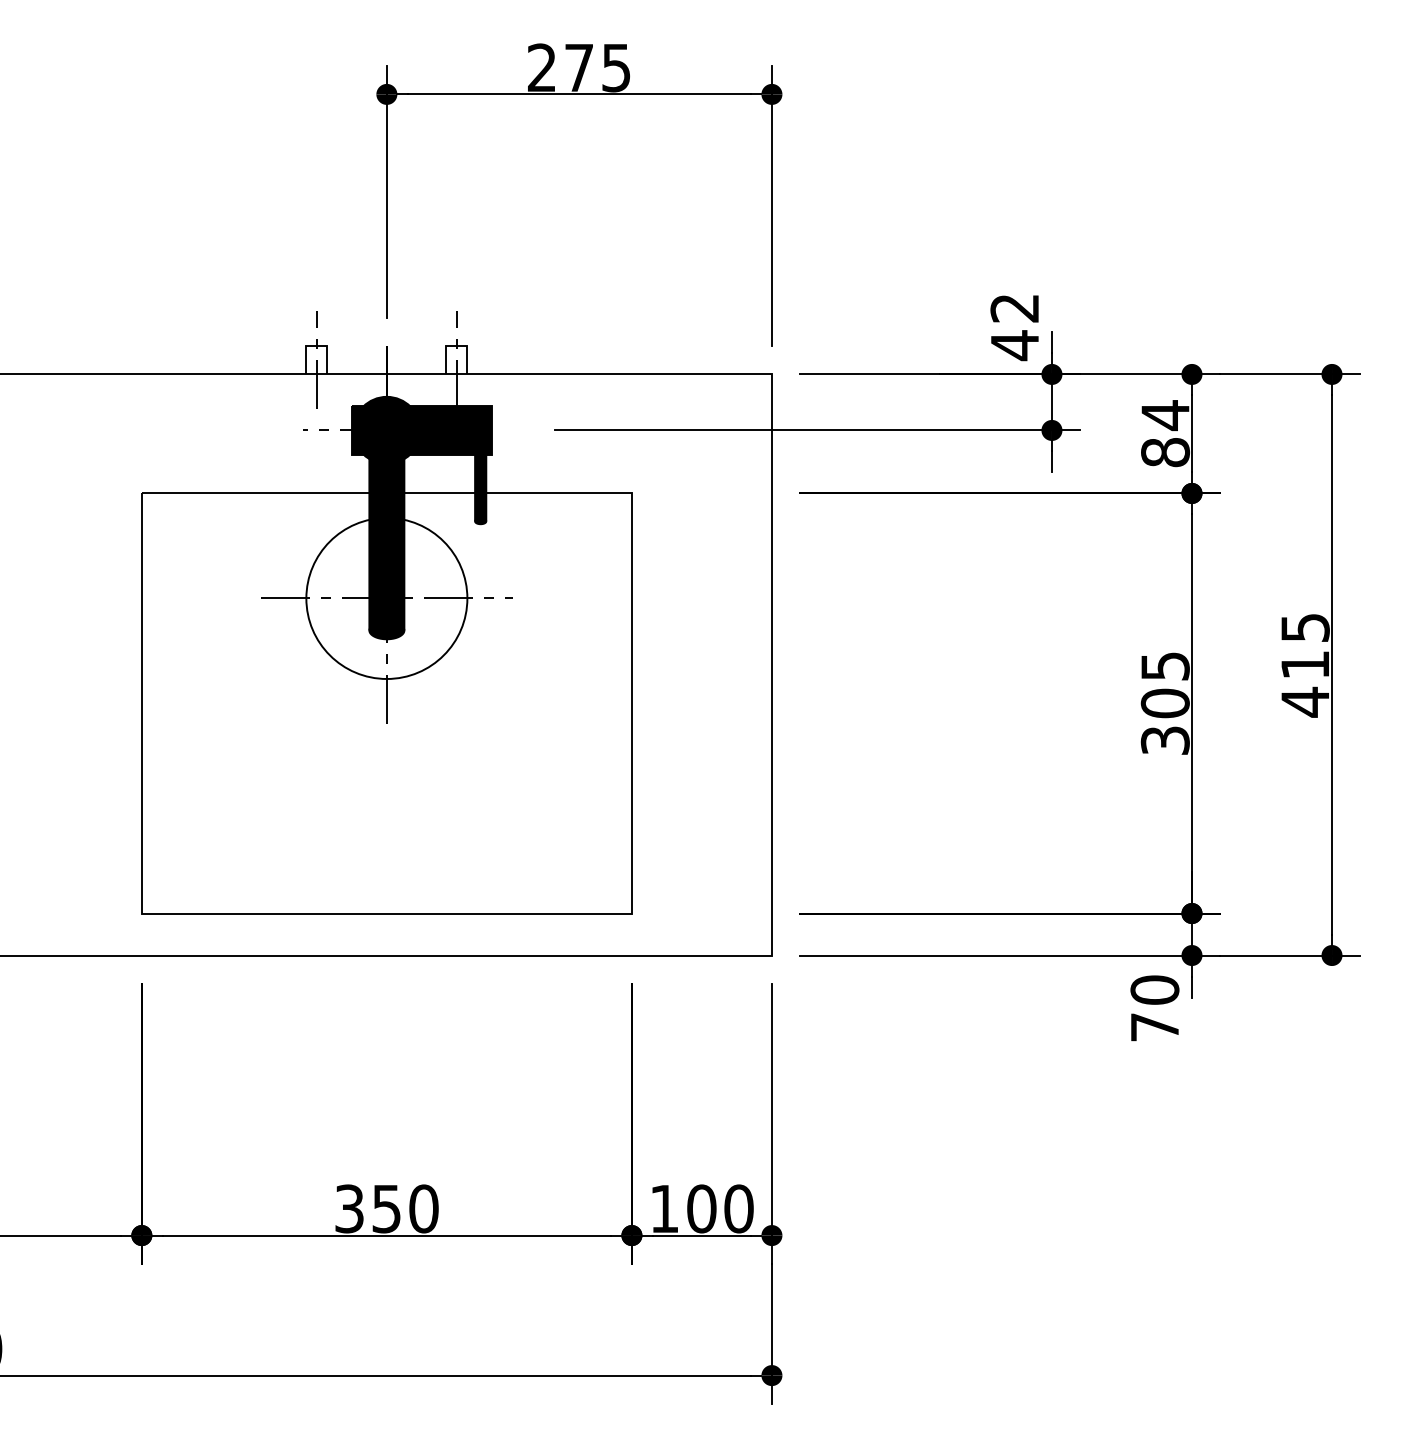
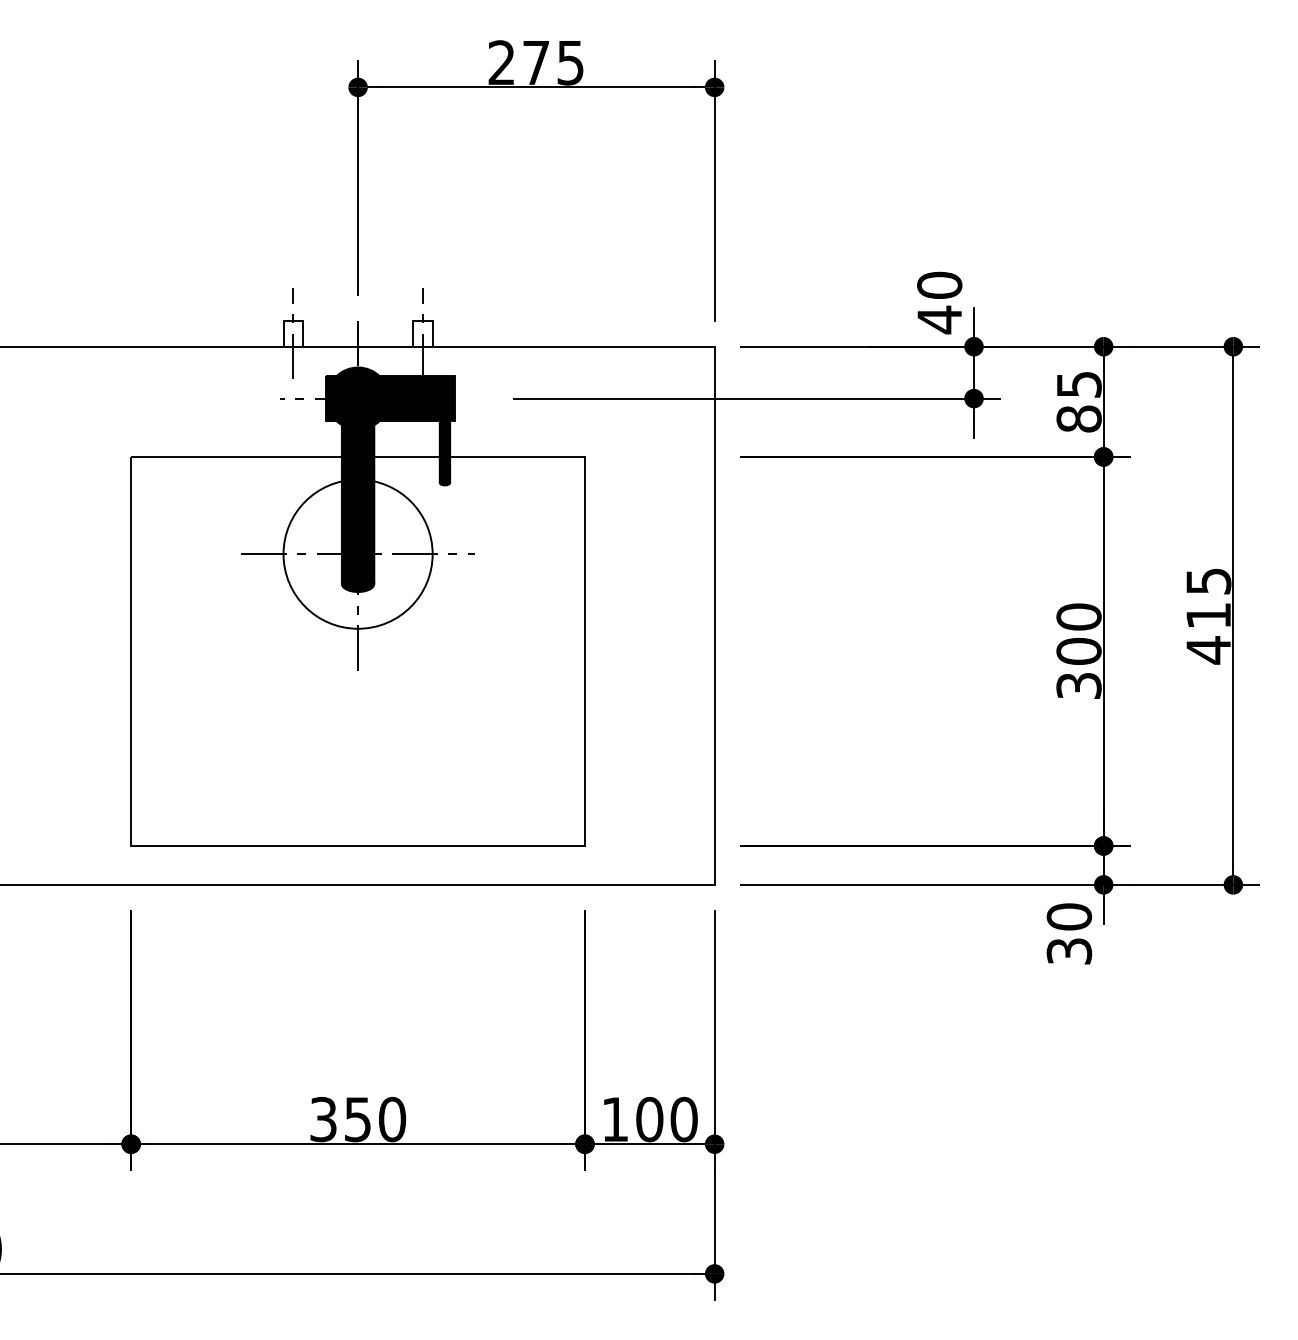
text: (1014, 307) -> (939, 284), 42 -> 40
text: (1165, 415) -> (1079, 384), 84 -> 85
text: (1164, 665) -> (1078, 616), 305 -> 300
text: (1154, 1027) -> (1068, 951), 70 -> 30

